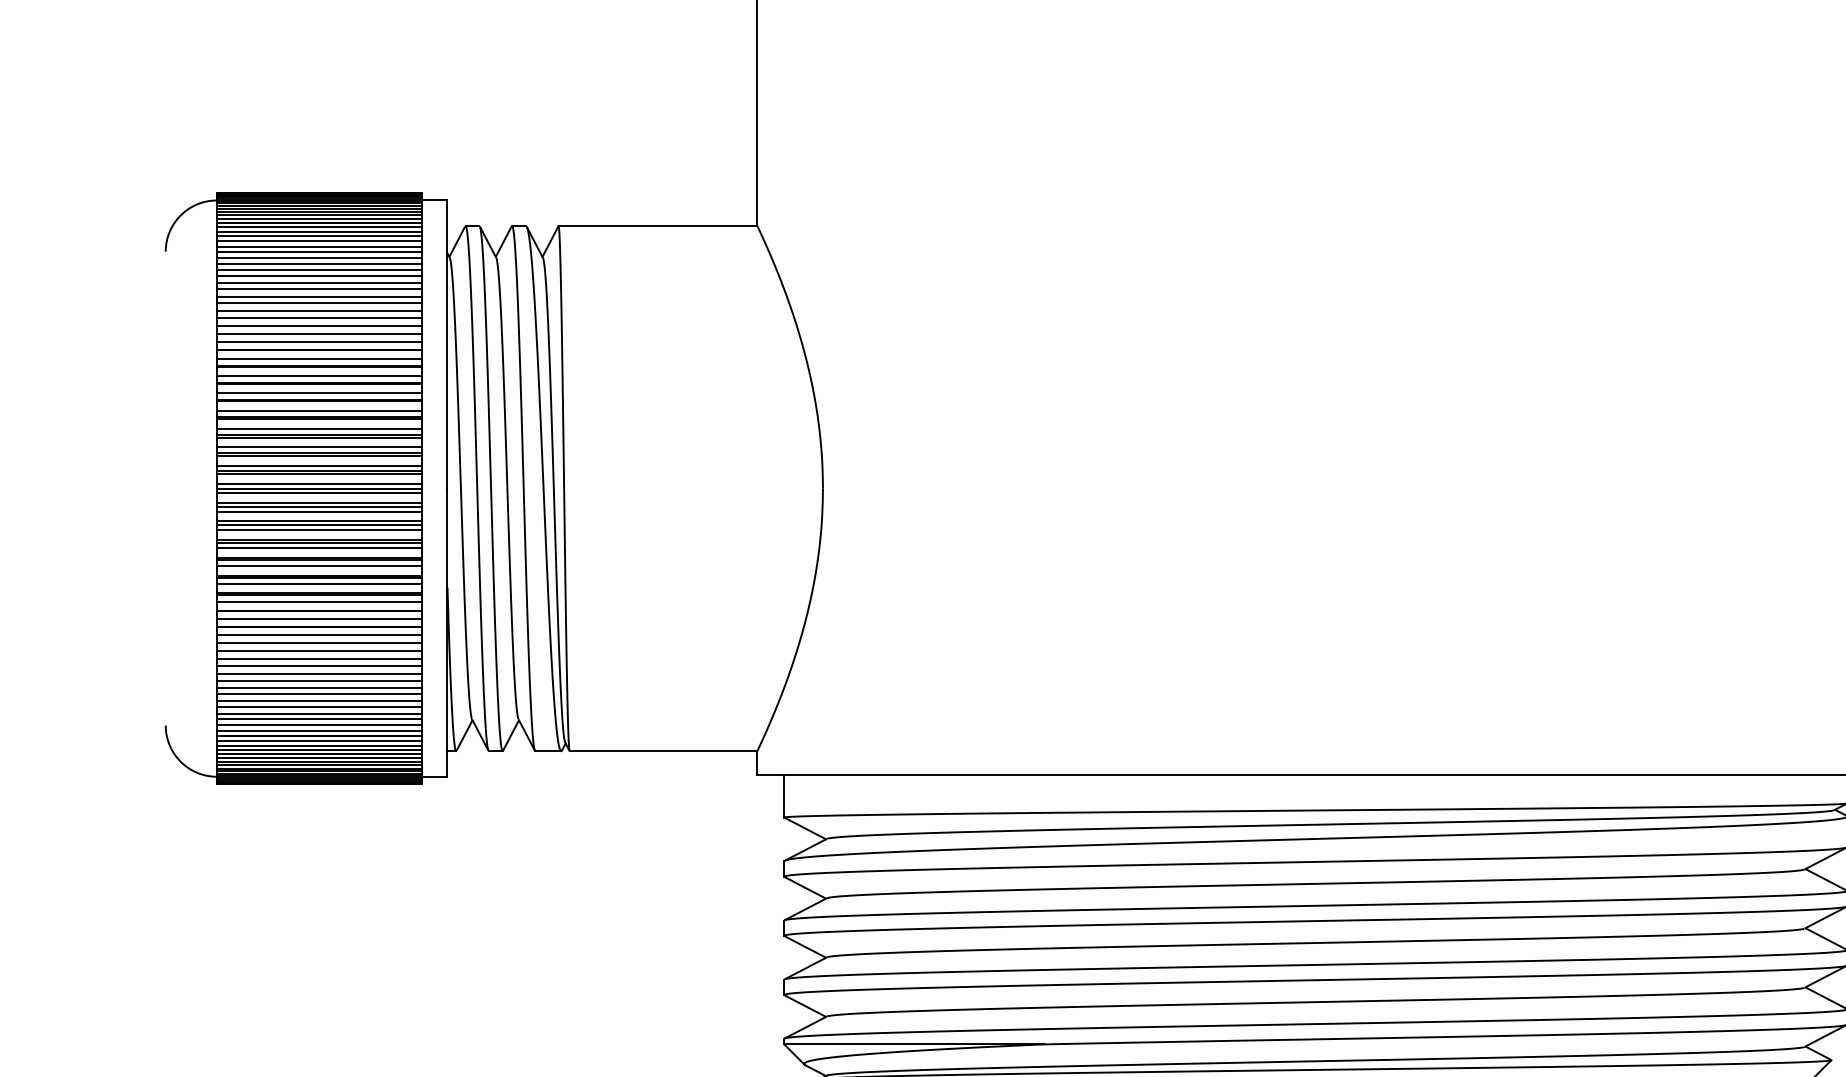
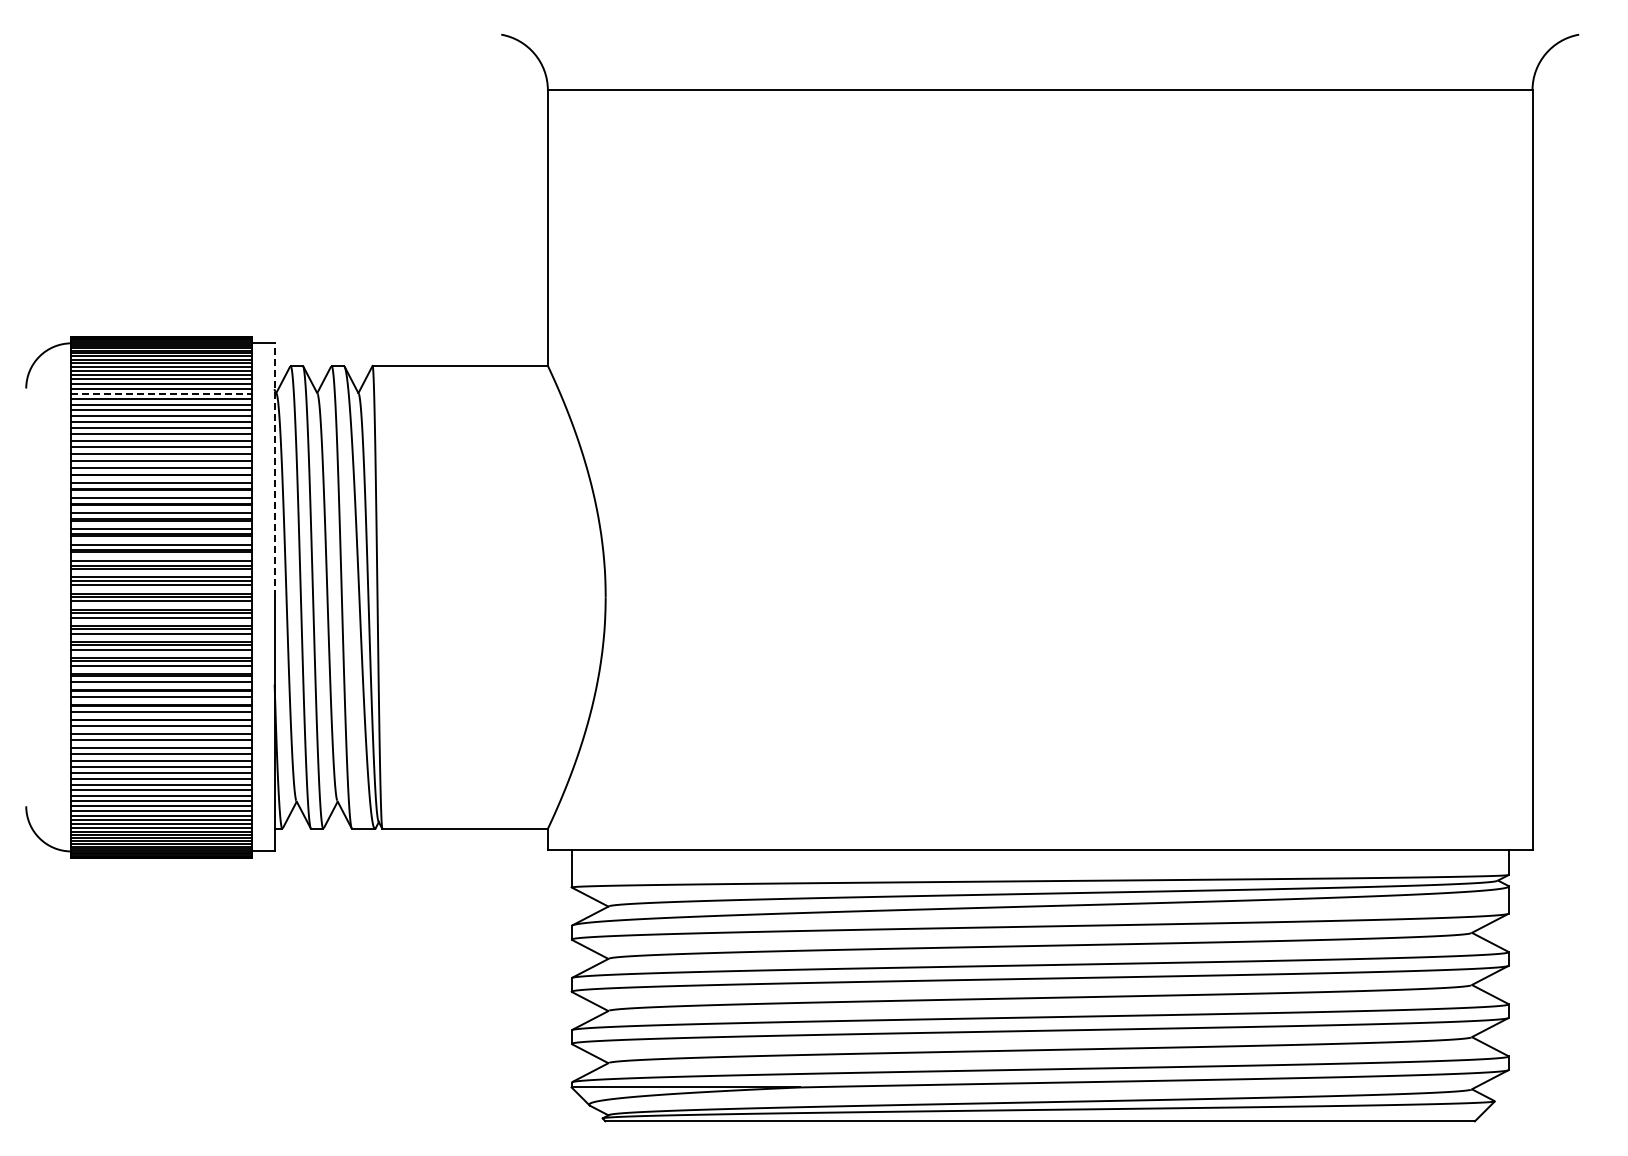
line: (320, 257) -> (162, 393), solid -> dashed
line: (447, 343) -> (274, 469), solid -> dashed

